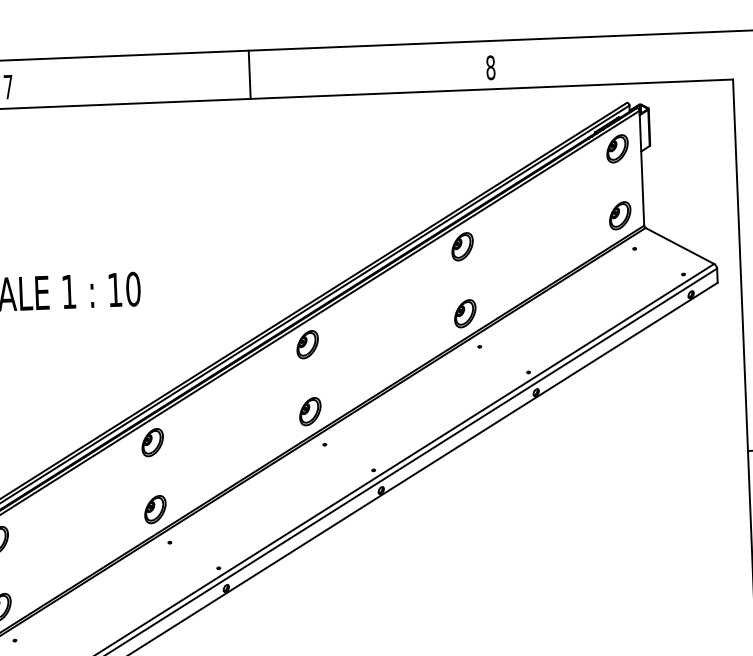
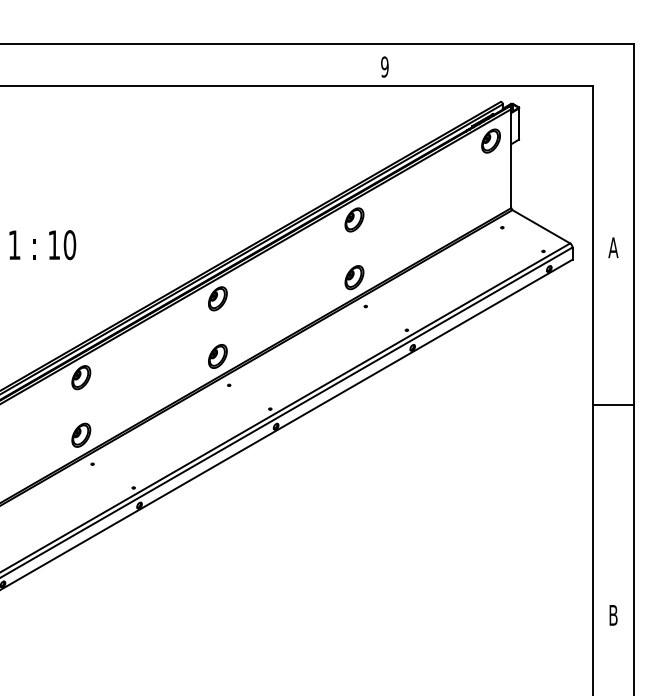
text: (490, 67) -> (384, 66), 8 -> 9
line: (249, 74) -> (177, 64), removed
part: (619, 215) -> (490, 198), removed

